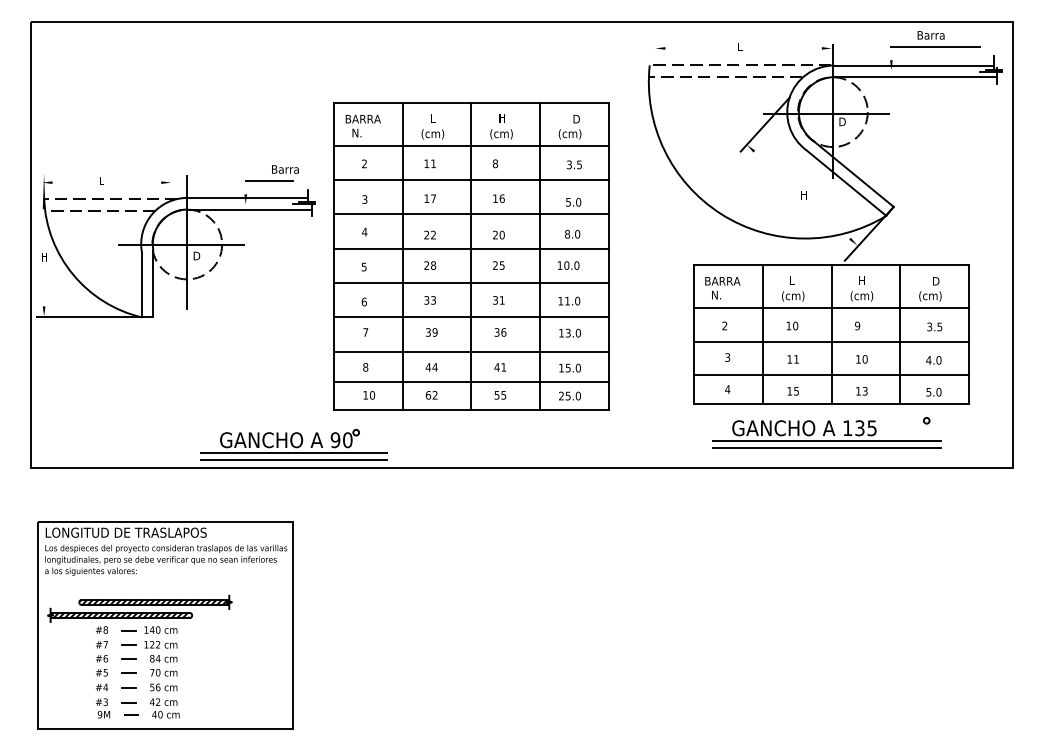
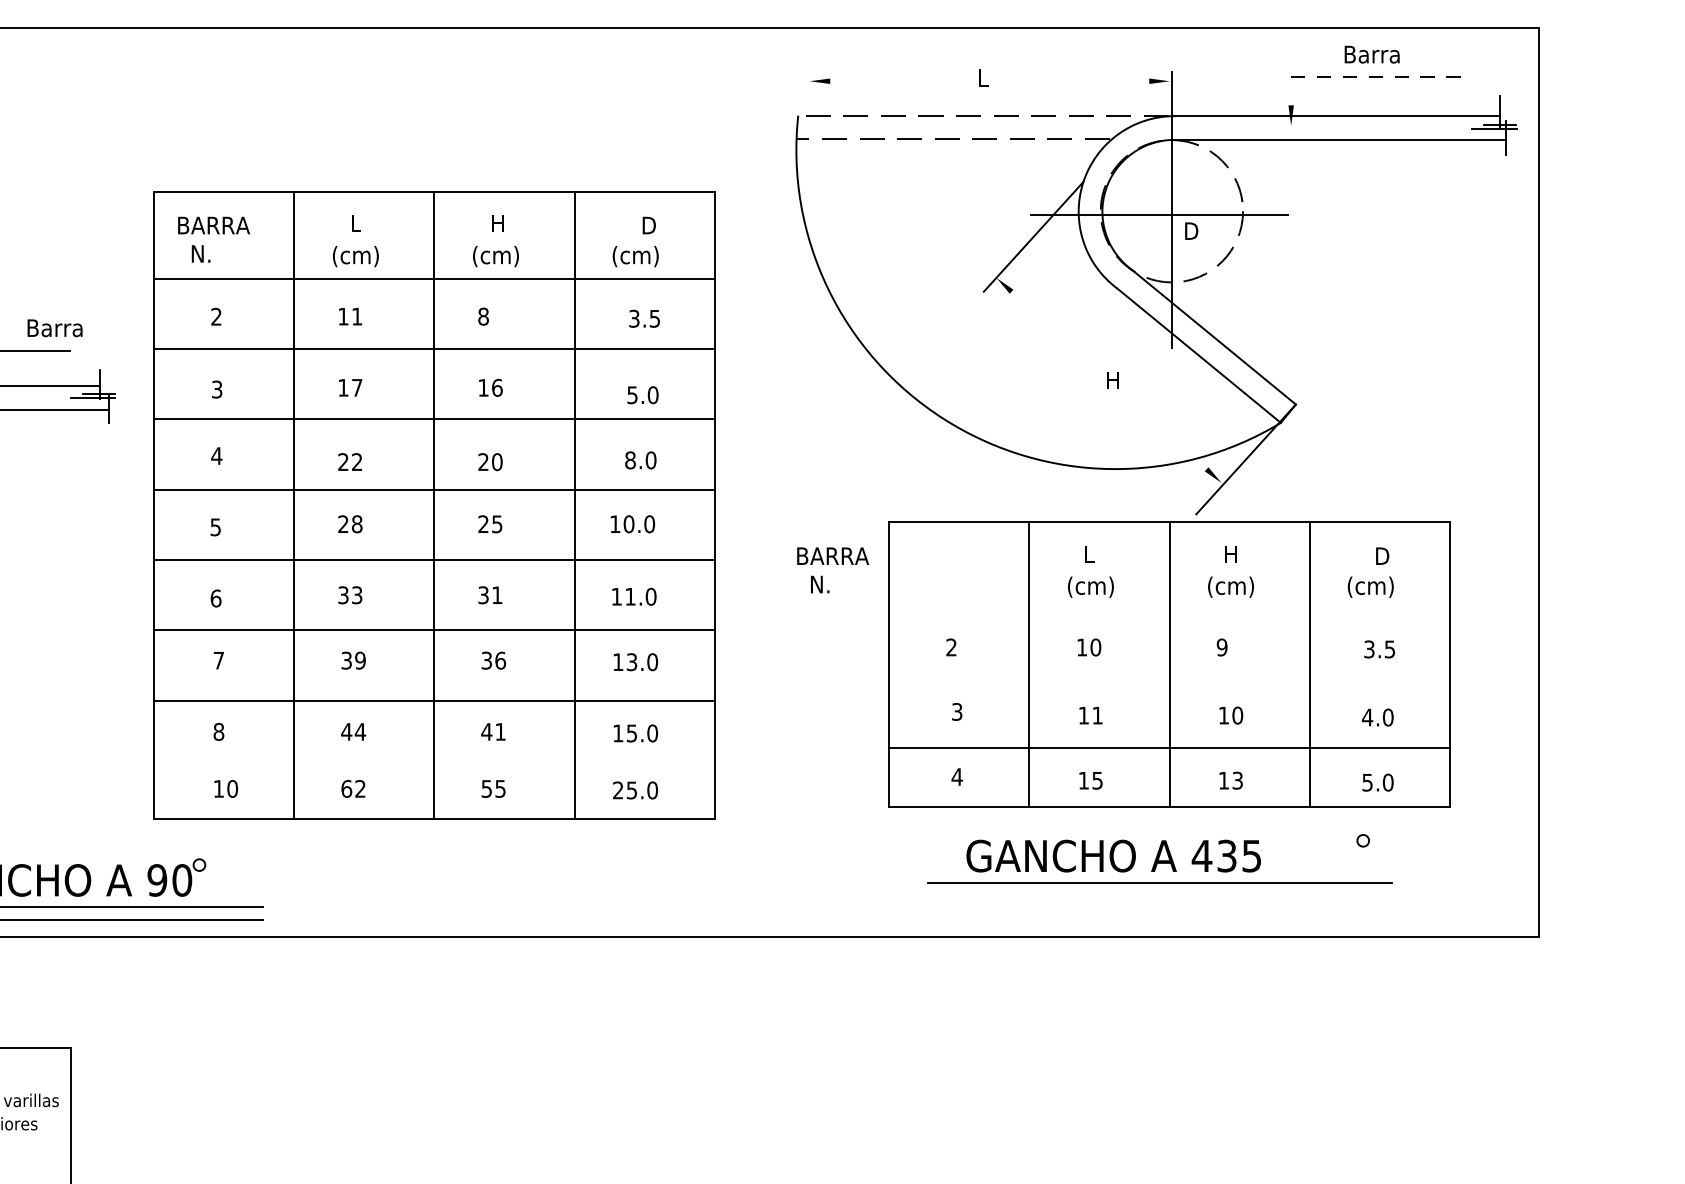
line: (936, 46) -> (1383, 77), solid -> dashed
text: (722, 288) -> (832, 570), moved
line: (831, 307) -> (1168, 609), removed
line: (831, 341) -> (1168, 679), removed
line: (471, 382) -> (434, 762), removed
text: (847, 427) -> (1201, 854), 135 -> 435
line: (826, 447) -> (1158, 895), removed

